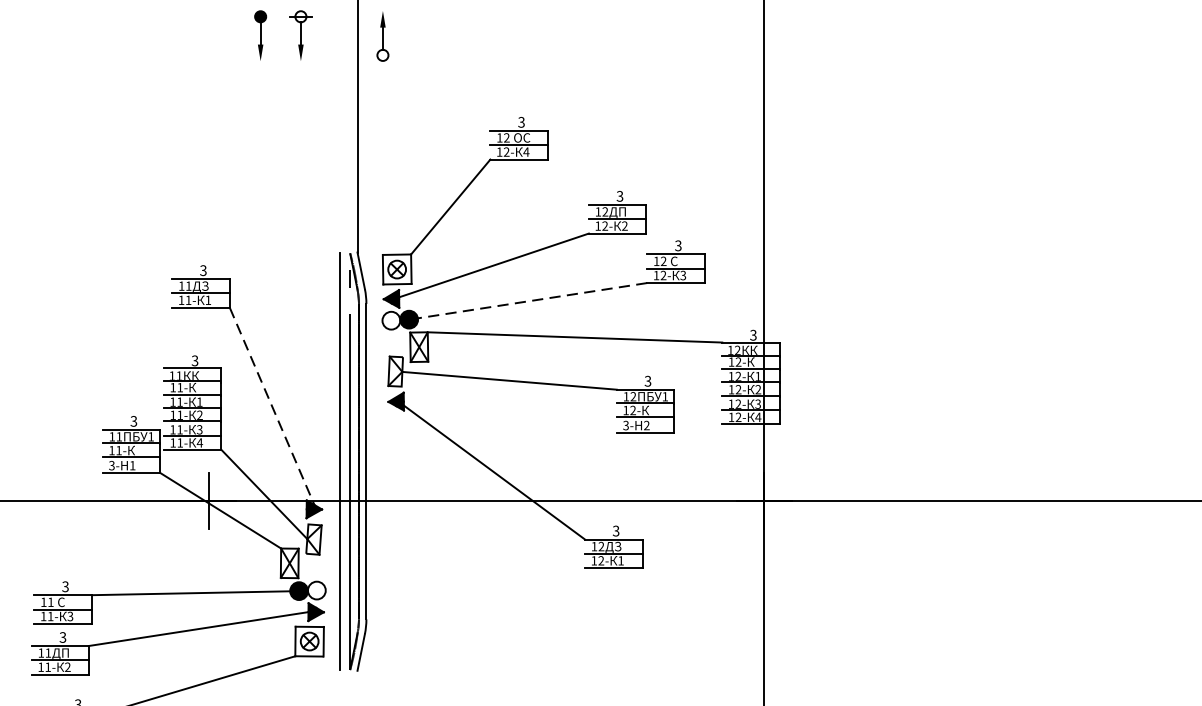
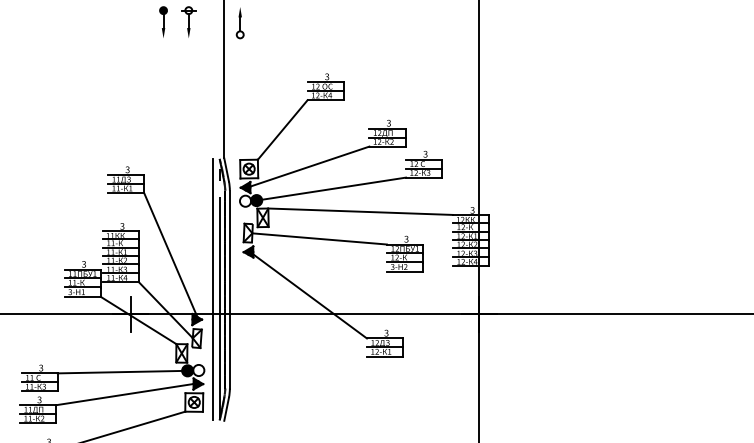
line: (528, 301) -> (331, 189), dashed -> solid
line: (271, 407) -> (170, 255), dashed -> solid

